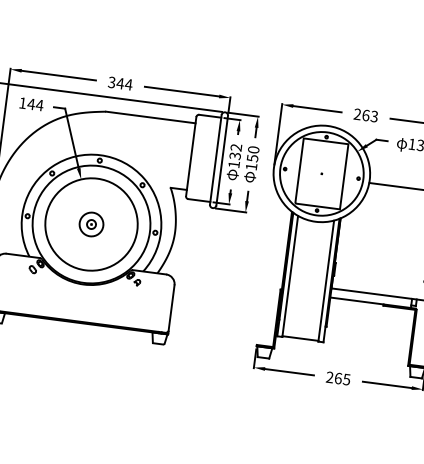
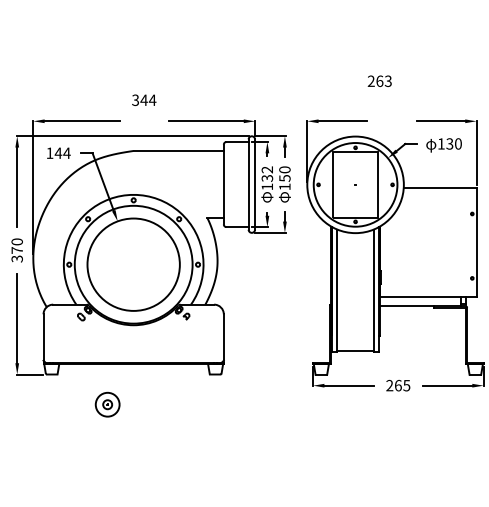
text: (120, 82) -> (144, 99), moved
text: (365, 114) -> (379, 80), moved
part: (91, 224) -> (107, 404), moved

